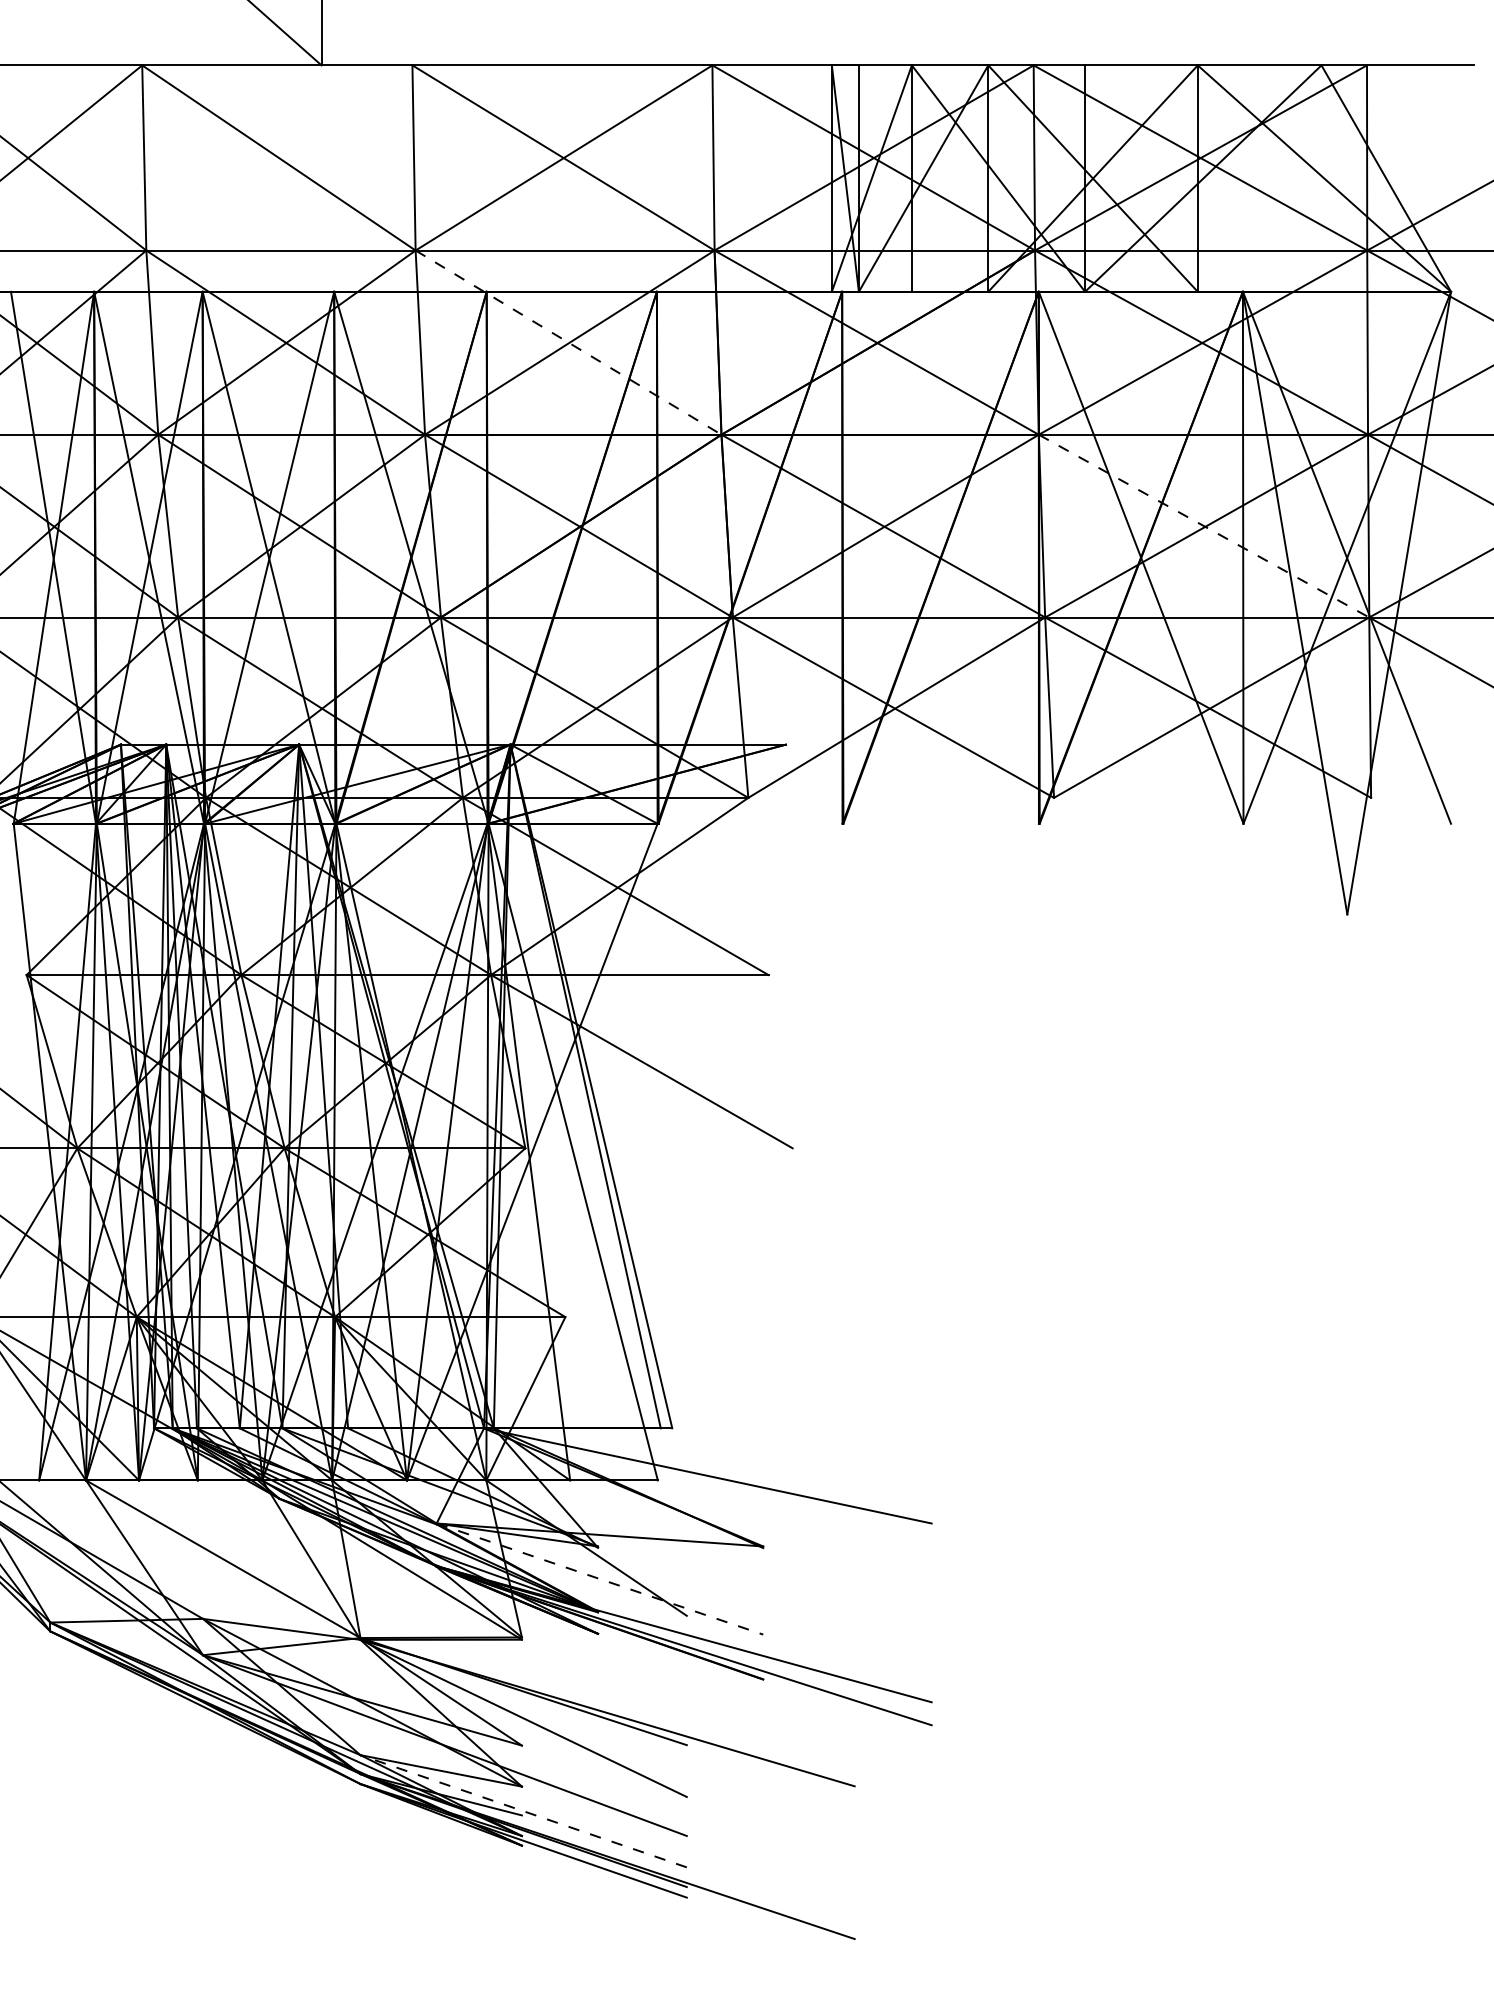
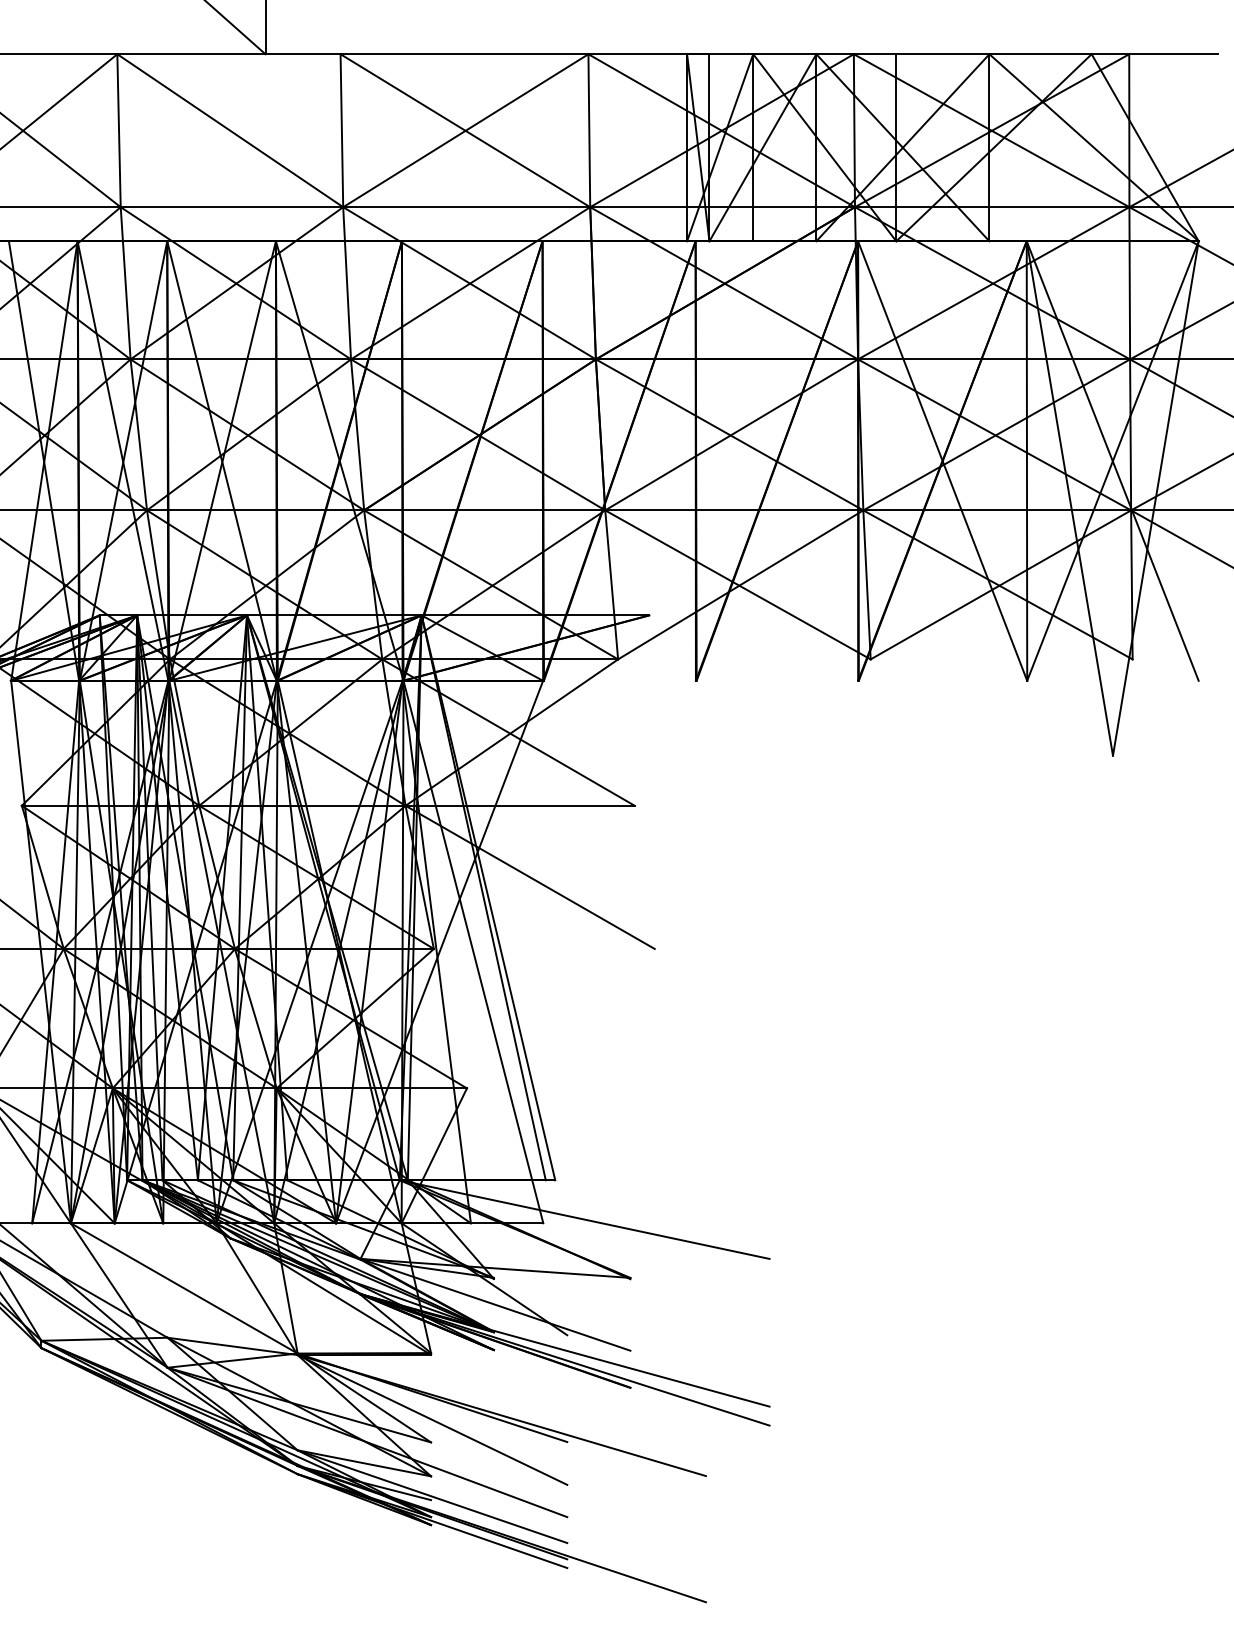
line: (568, 342) -> (469, 283), dashed -> solid
line: (1204, 526) -> (994, 435), dashed -> solid
line: (600, 1579) -> (495, 1305), dashed -> solid
line: (523, 1811) -> (432, 1496), dashed -> solid

